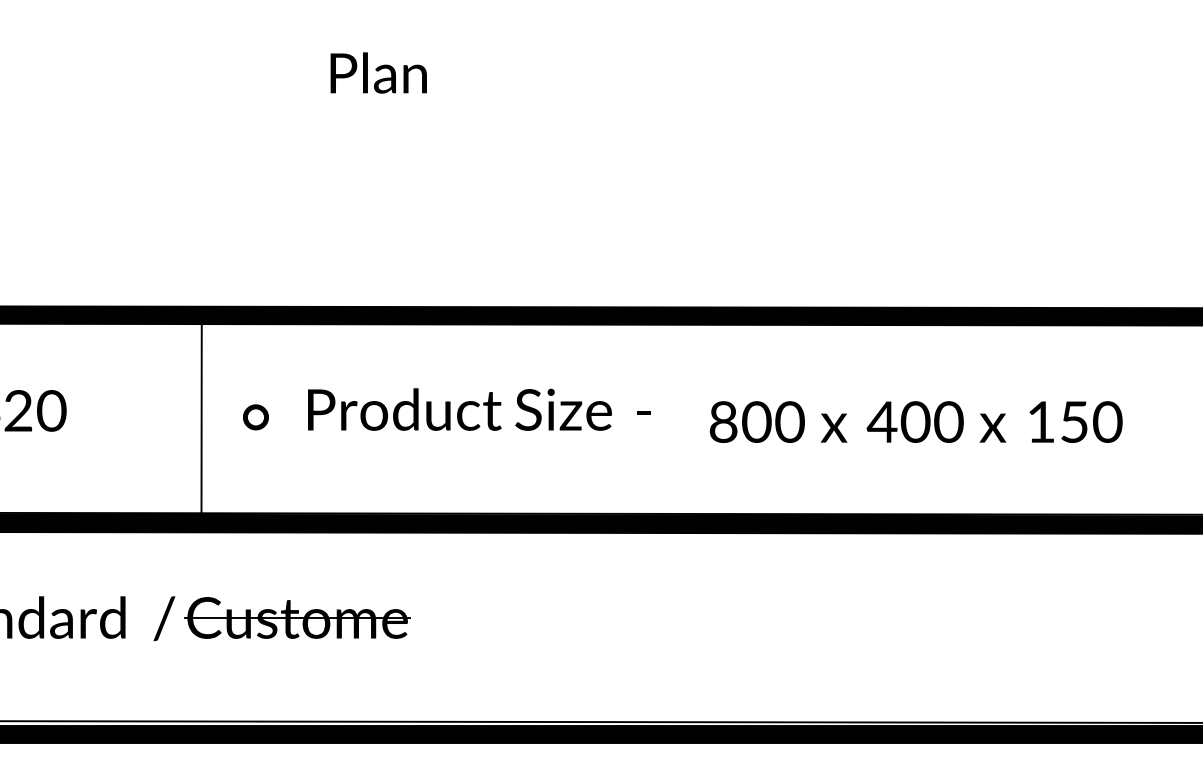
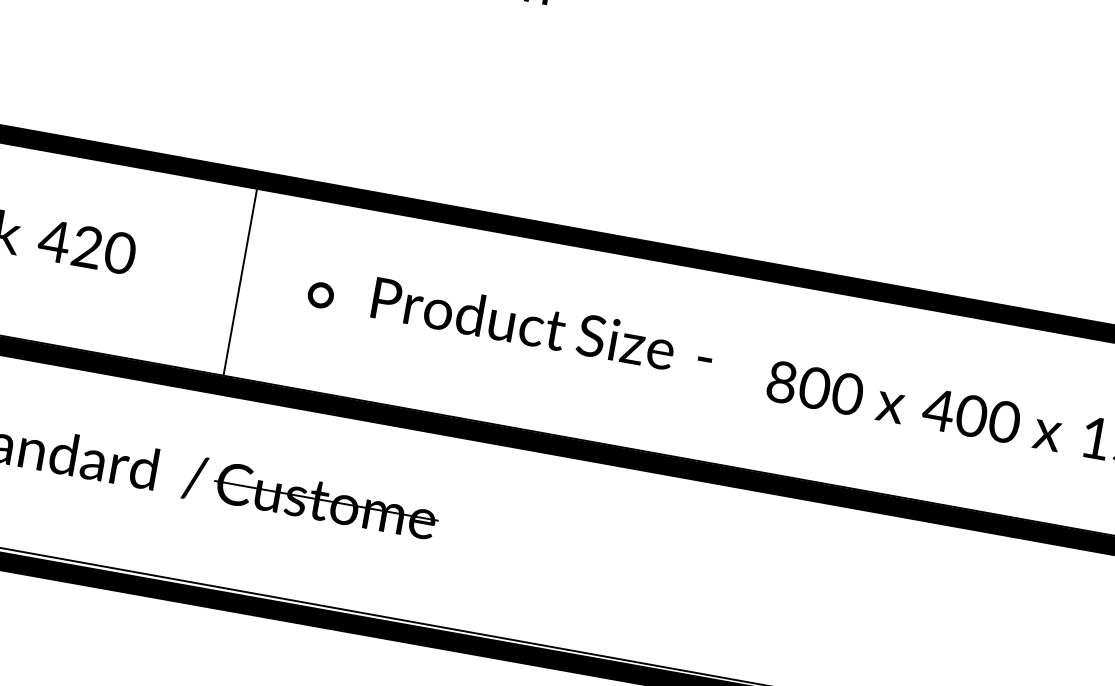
line: (201, 417) -> (240, 281), moved

